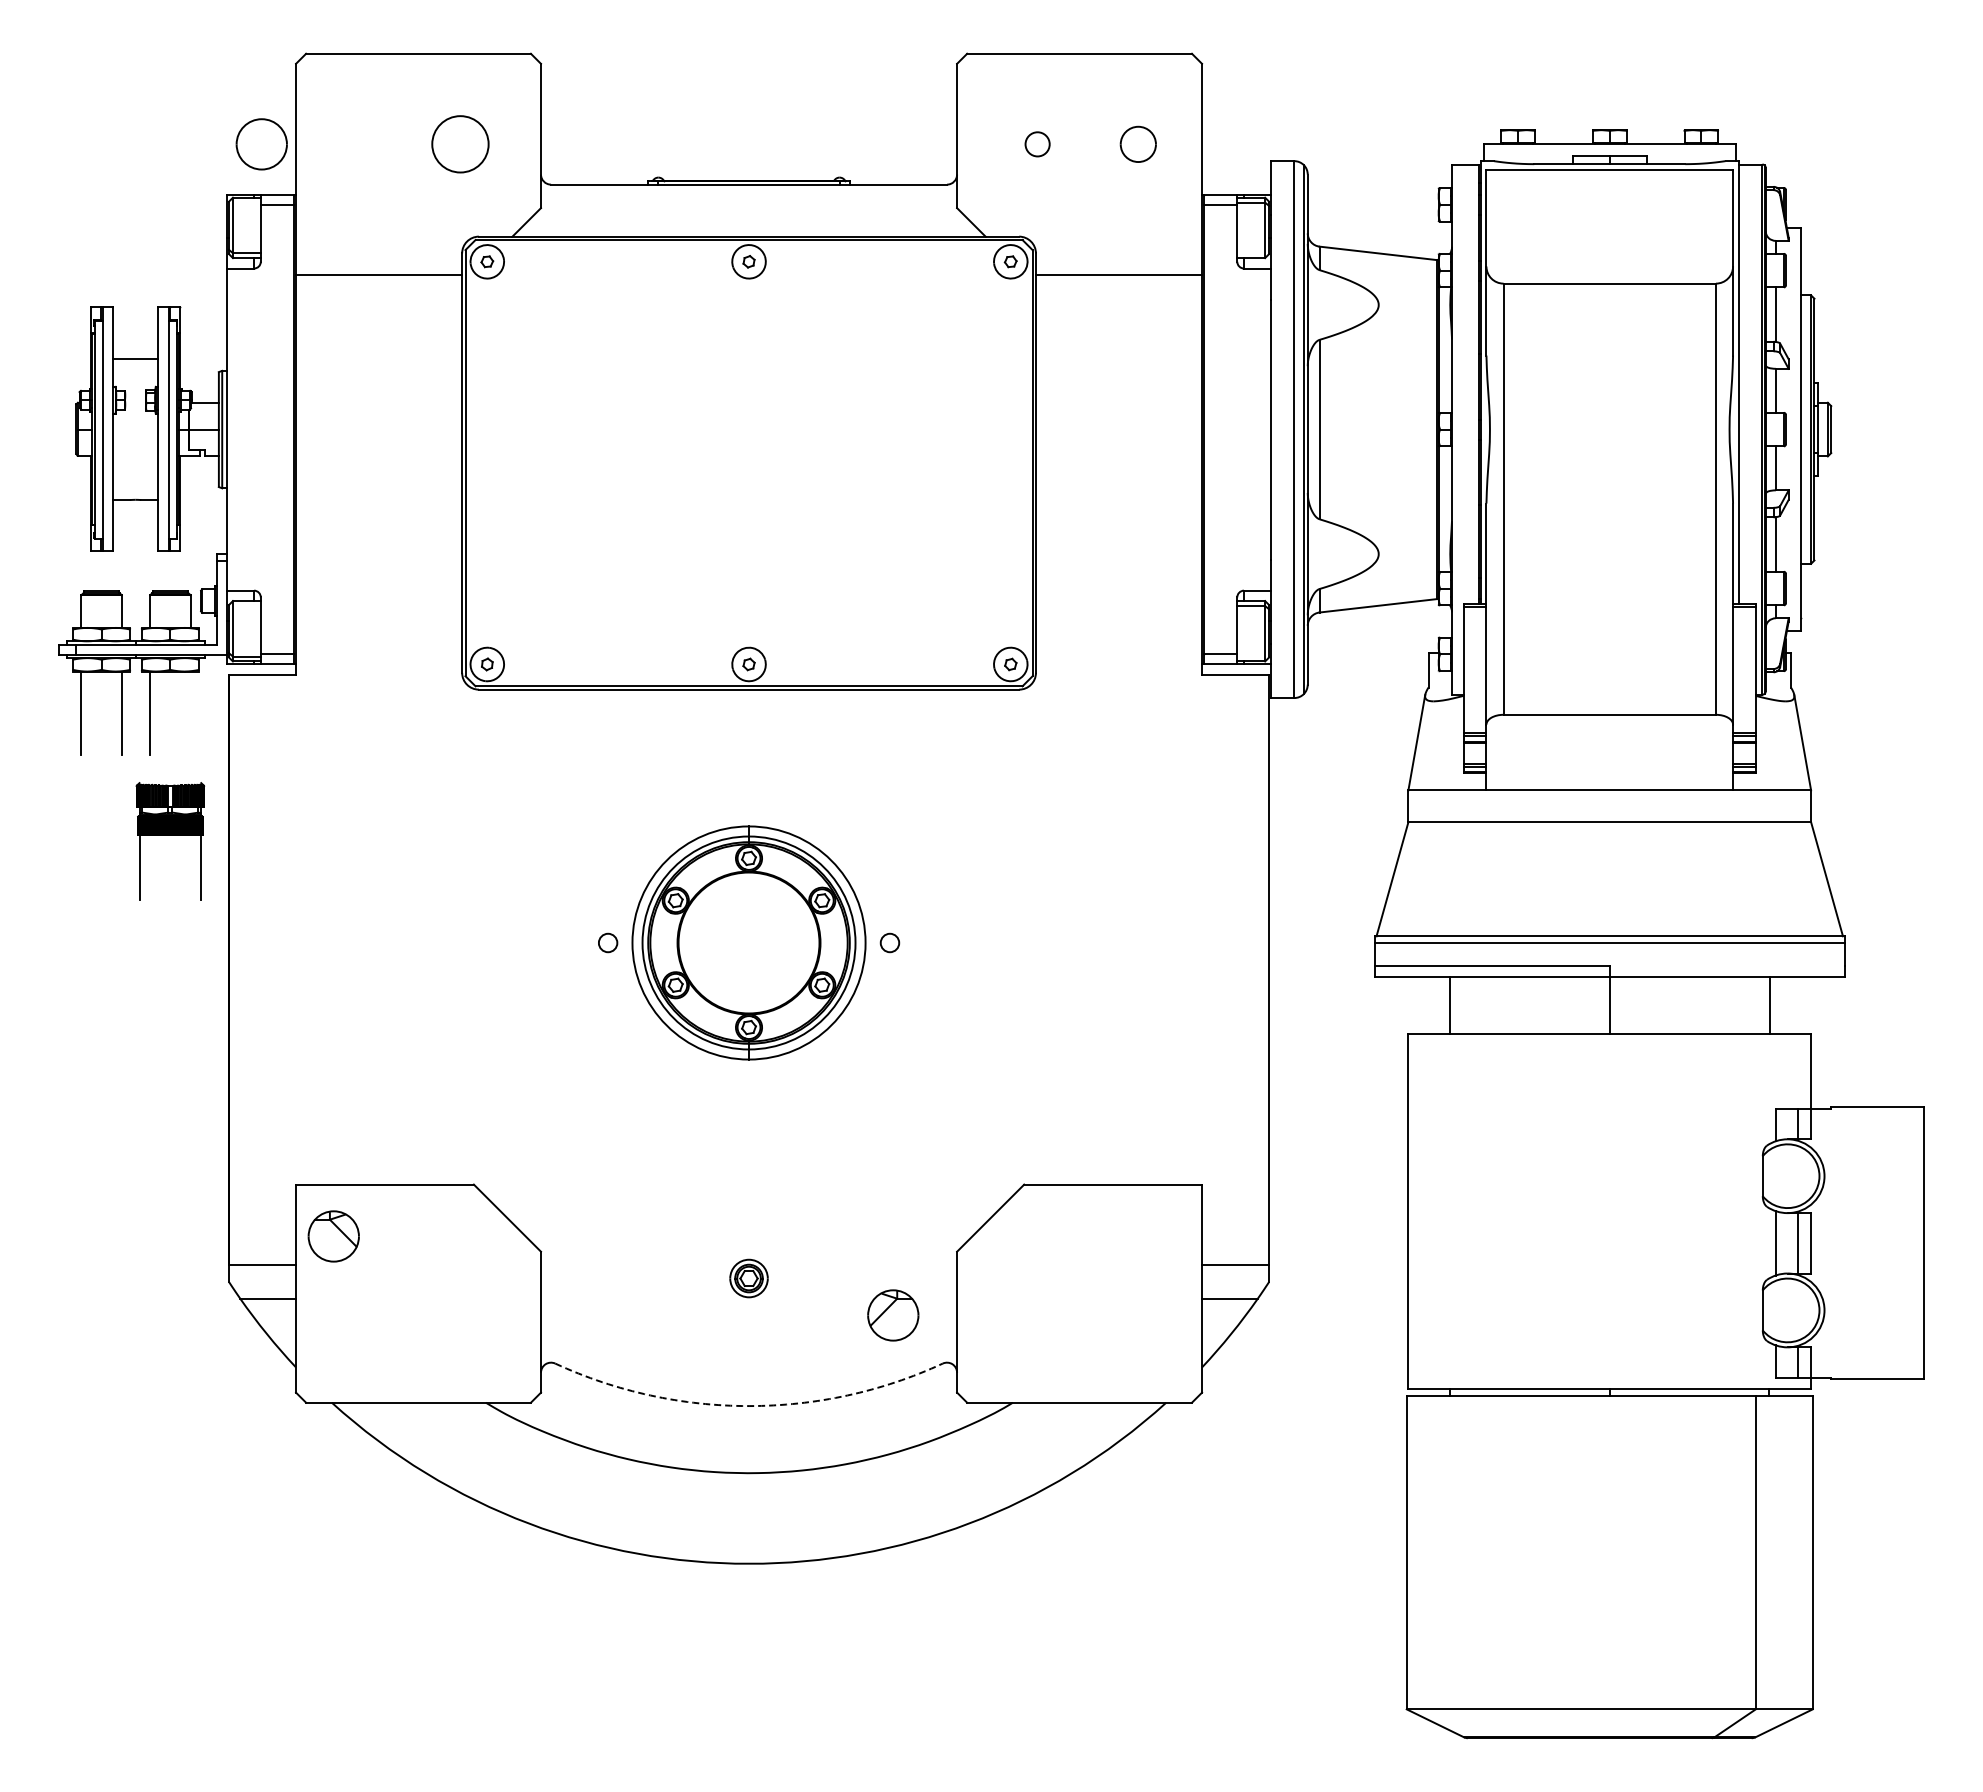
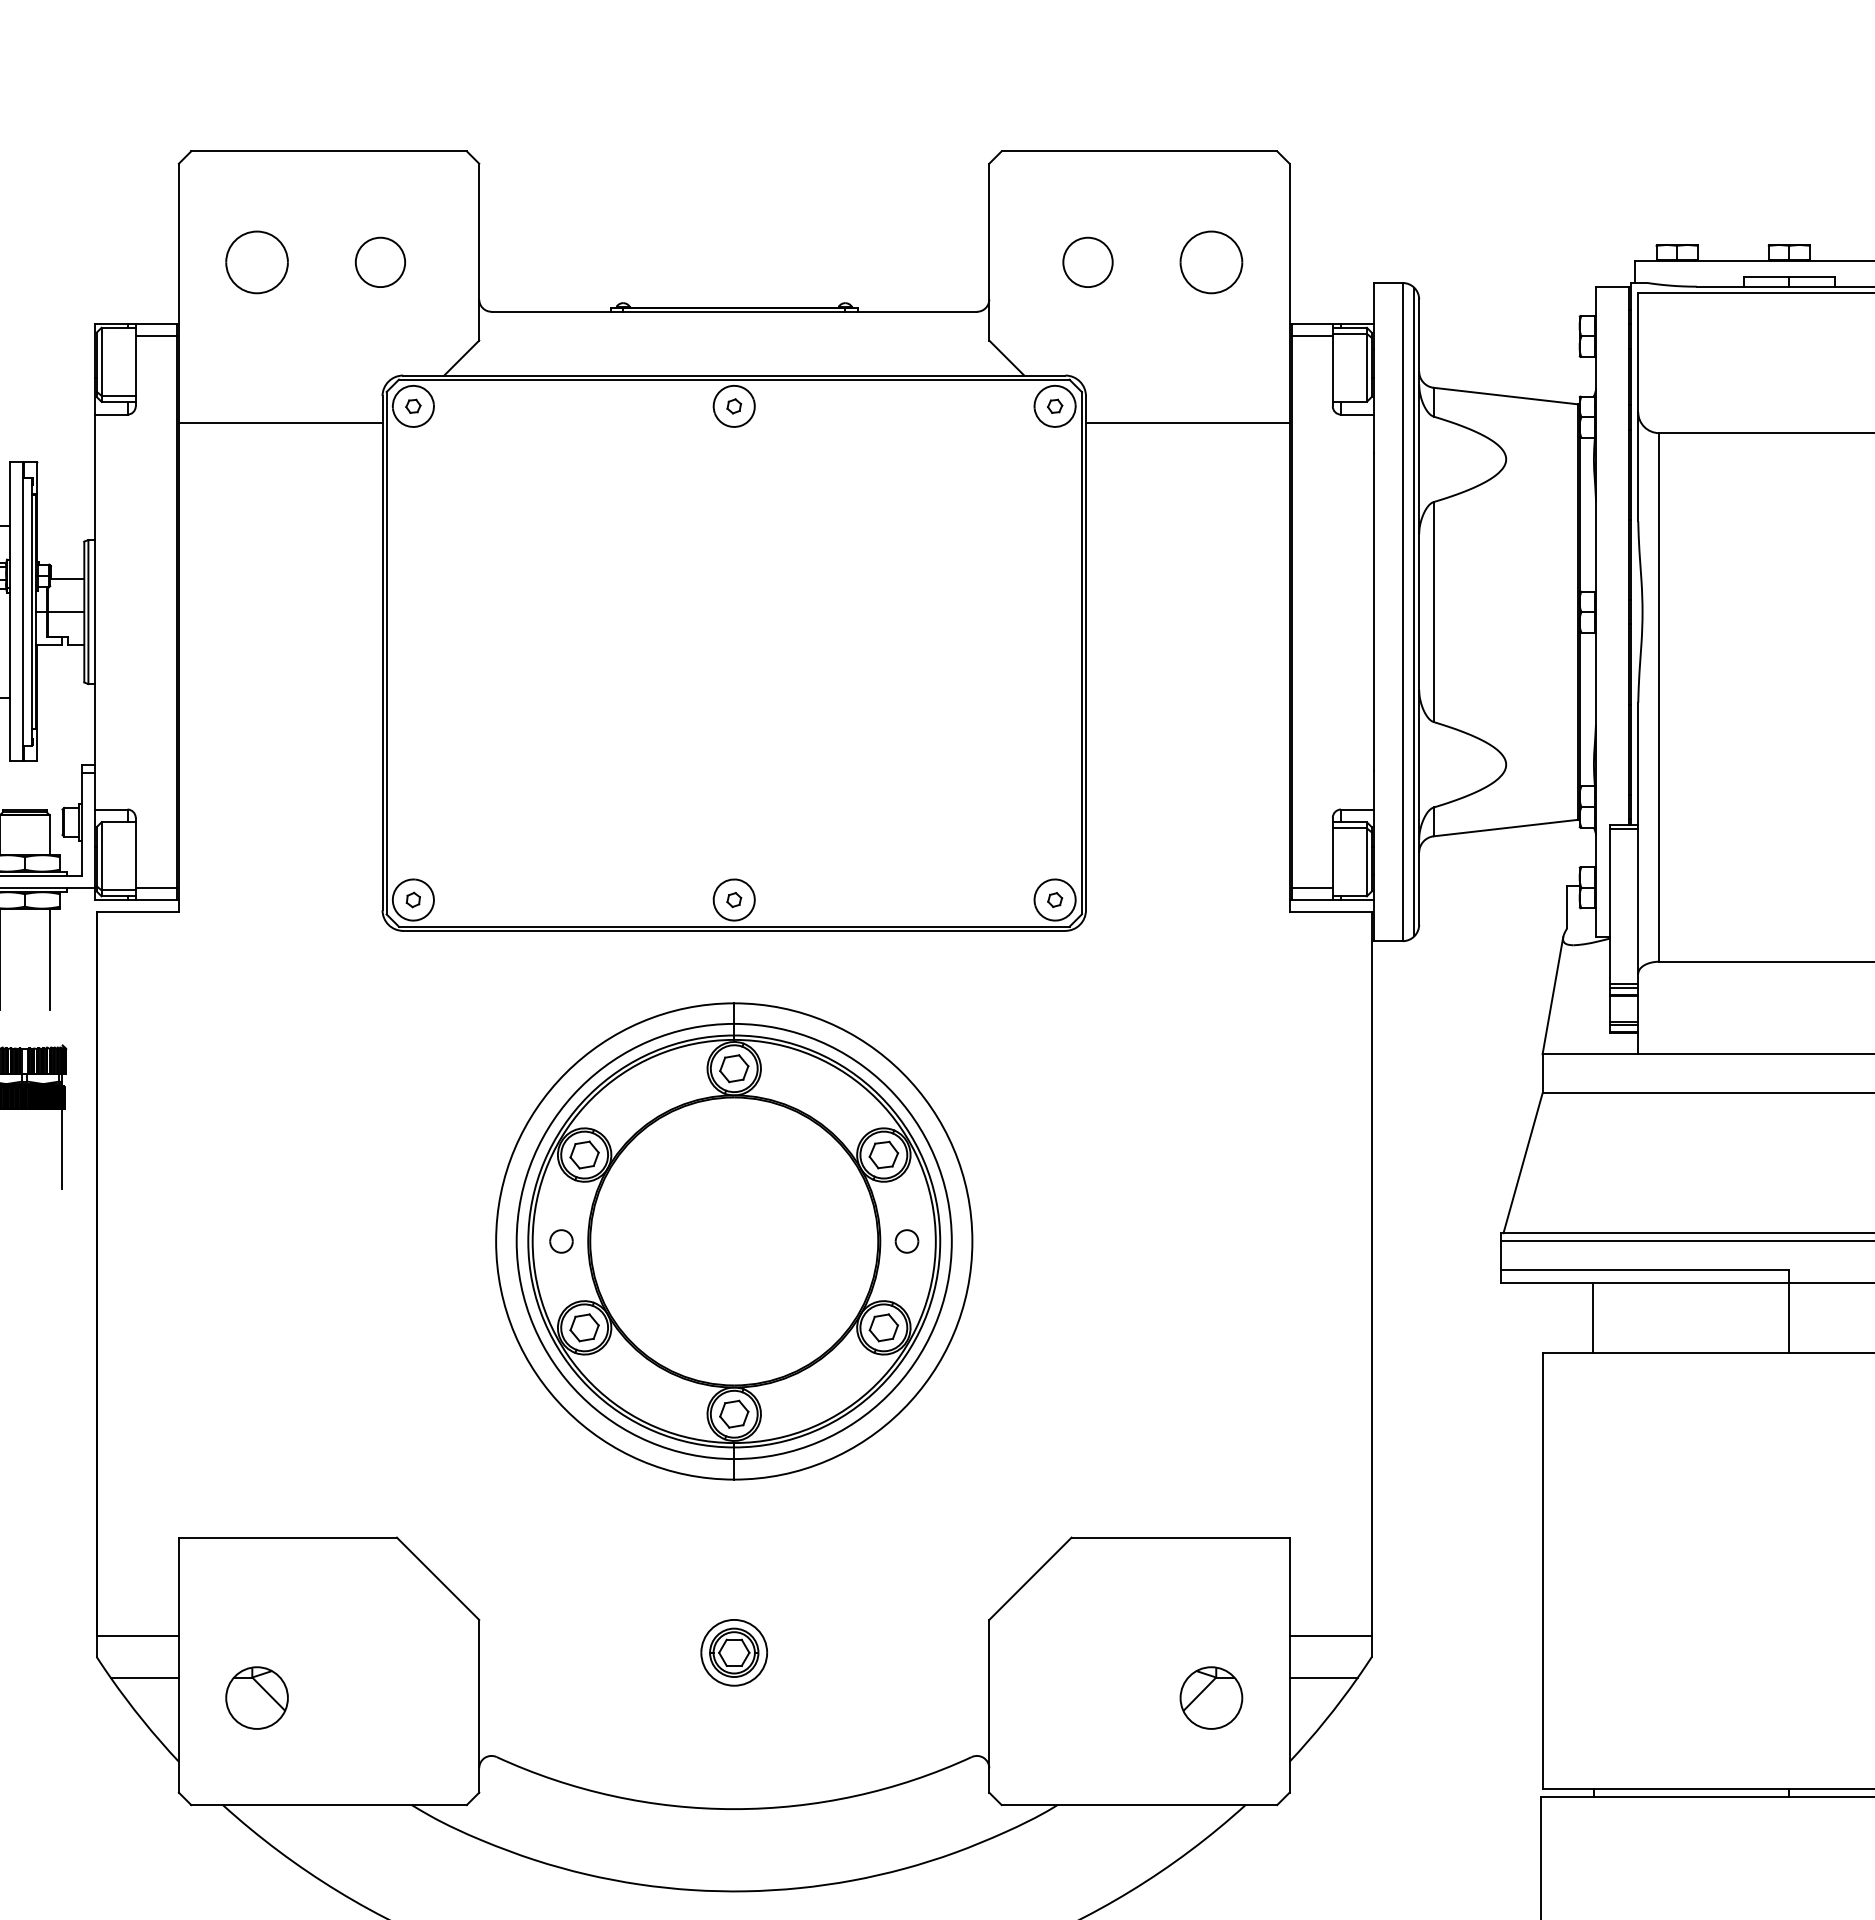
part: (261, 144) -> (256, 262), moved
circle: (460, 144) -> (380, 262), size x0.71
circle: (1037, 144) -> (1087, 262), size x1.67
part: (1138, 144) -> (1211, 262), size x1.43
line: (190, 712) -> (49, 958), added
part: (748, 942) -> (733, 1240), size x1.67
part: (333, 1236) -> (256, 1698), moved
part: (748, 1278) -> (733, 1652), size x1.43
part: (893, 1315) -> (1211, 1698), moved
arc: (749, 1406) -> (734, 1809), dashed -> solid

